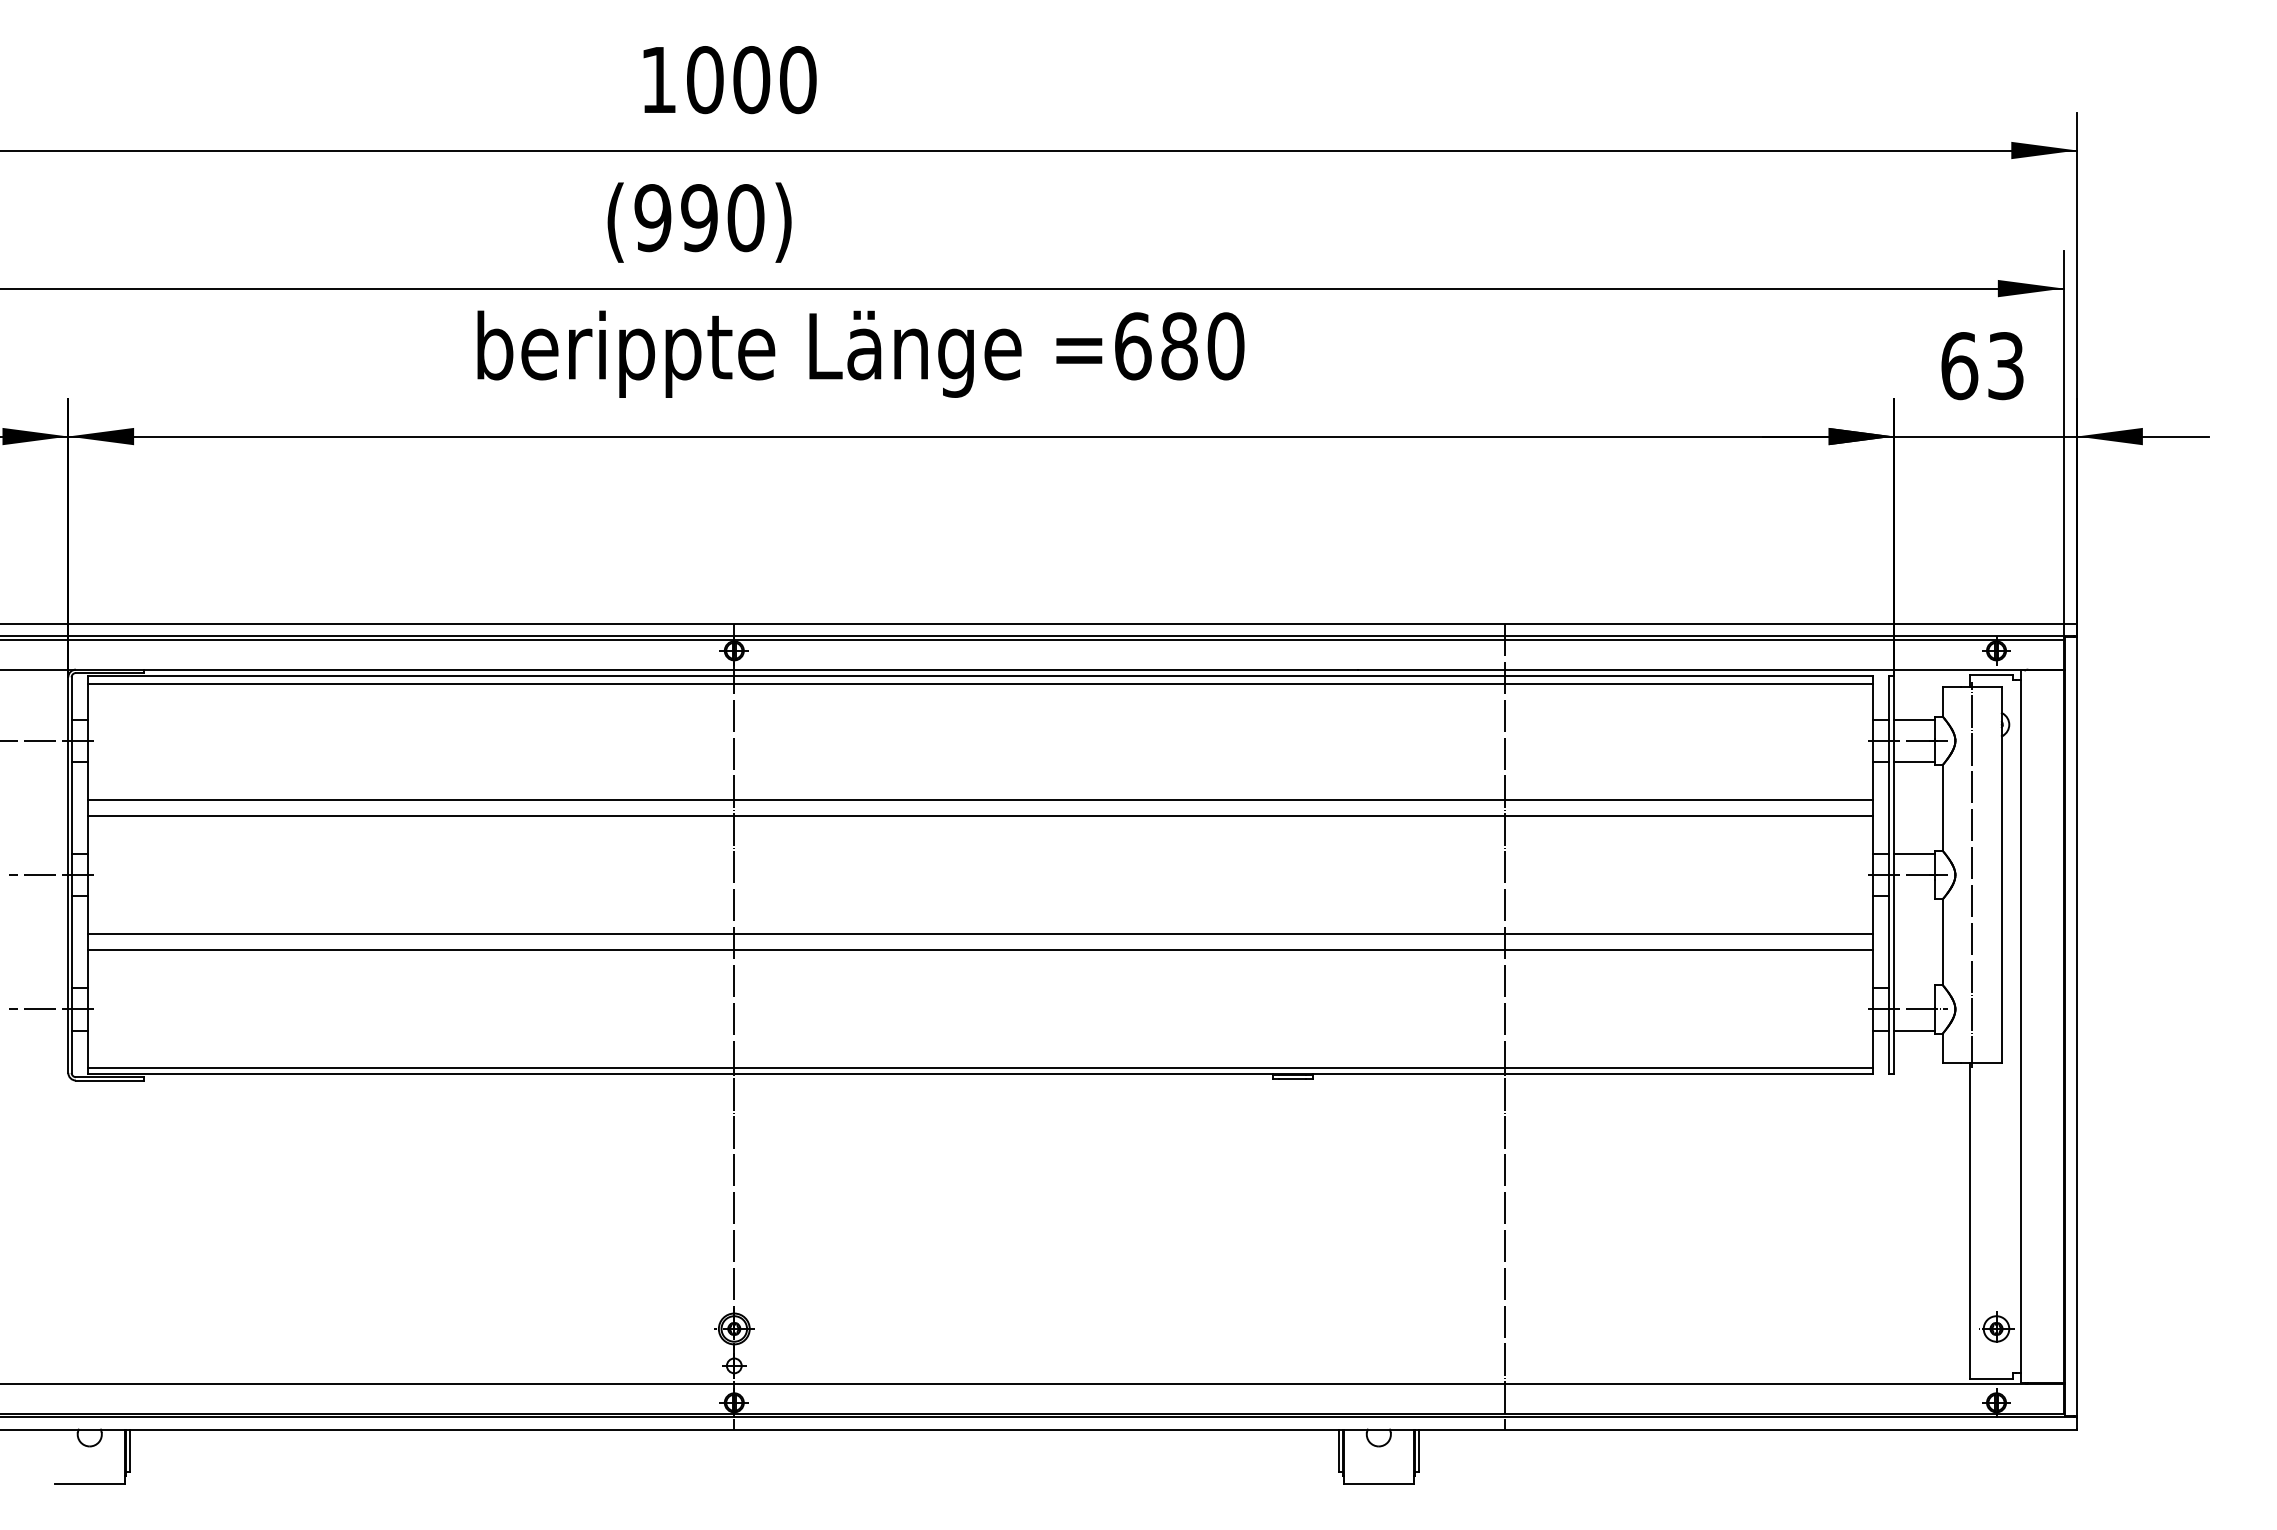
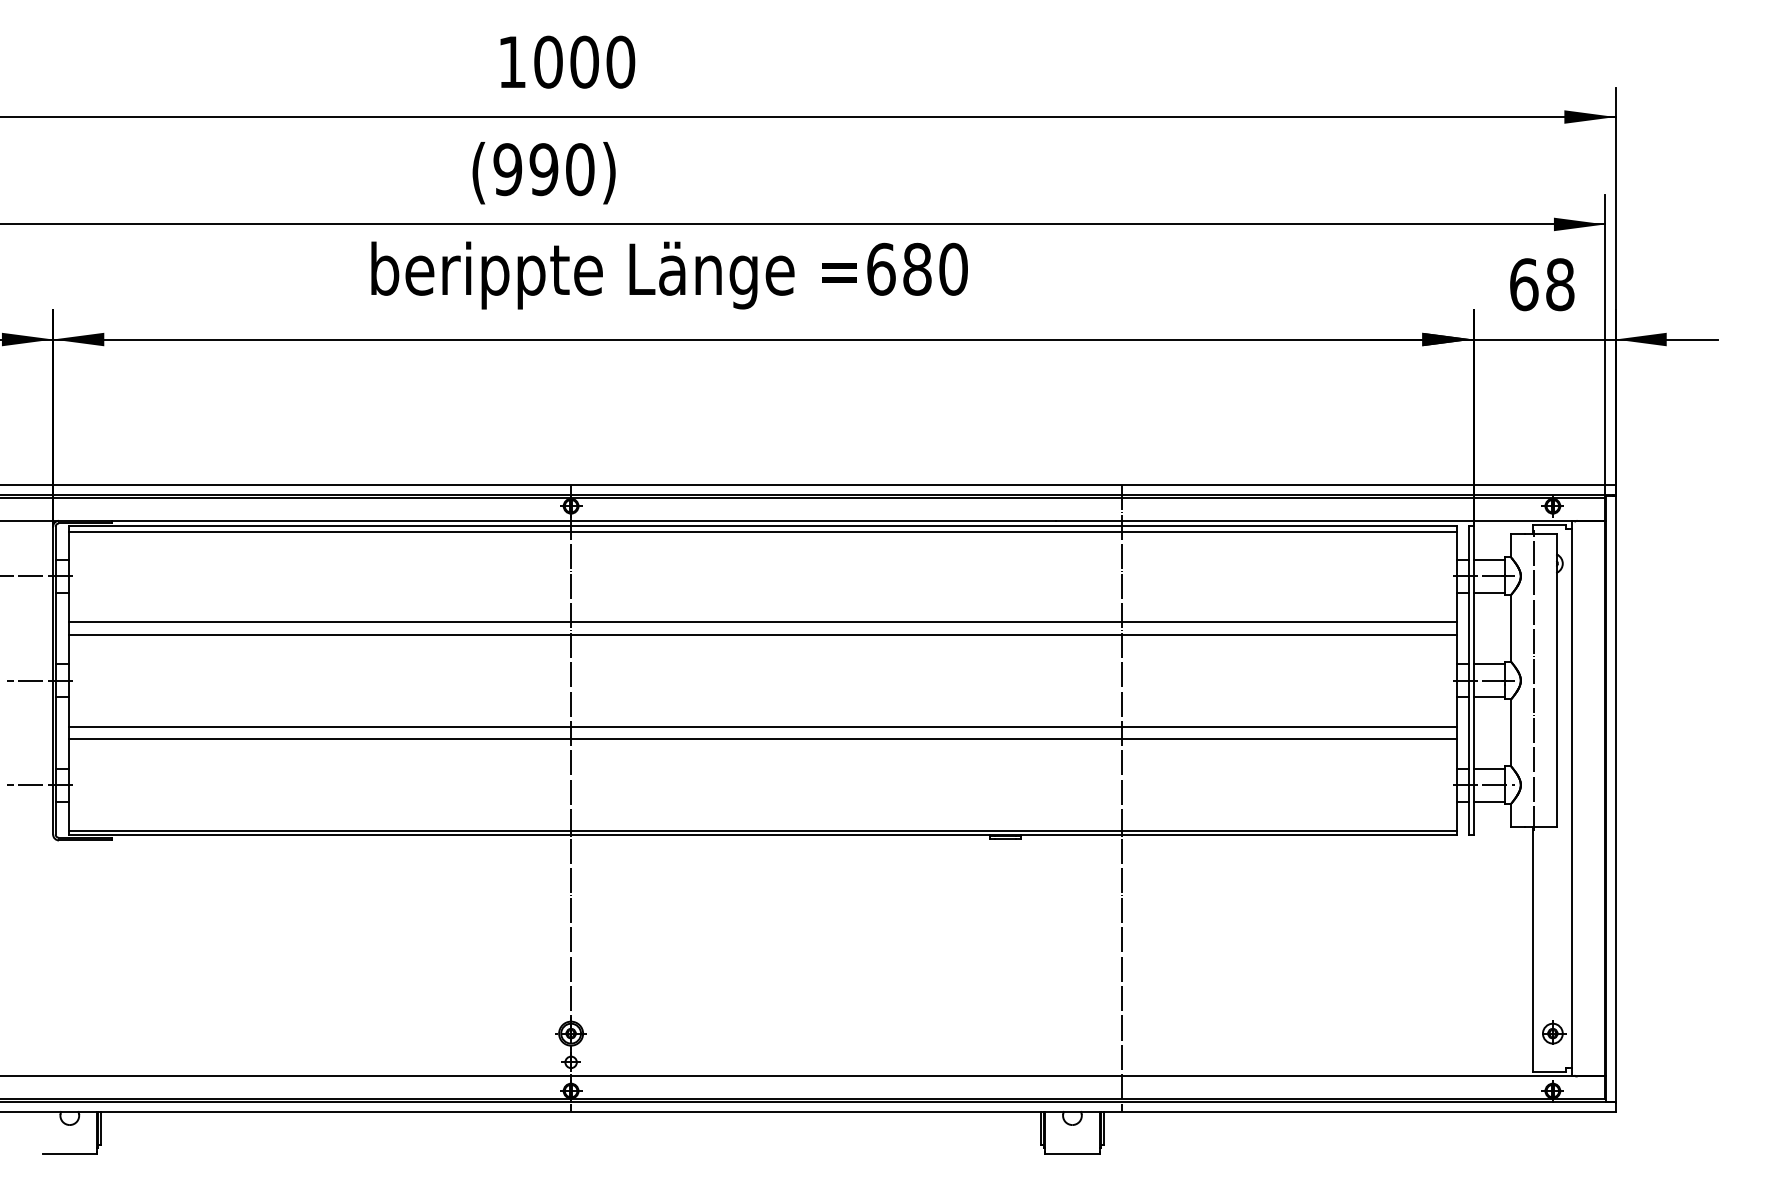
text: (2005, 366) -> (1559, 285), 63 -> 68
line: (1914, 896) -> (1489, 697), added
line: (1914, 988) -> (1489, 768), added
line: (1504, 1026) -> (1121, 798), moved

